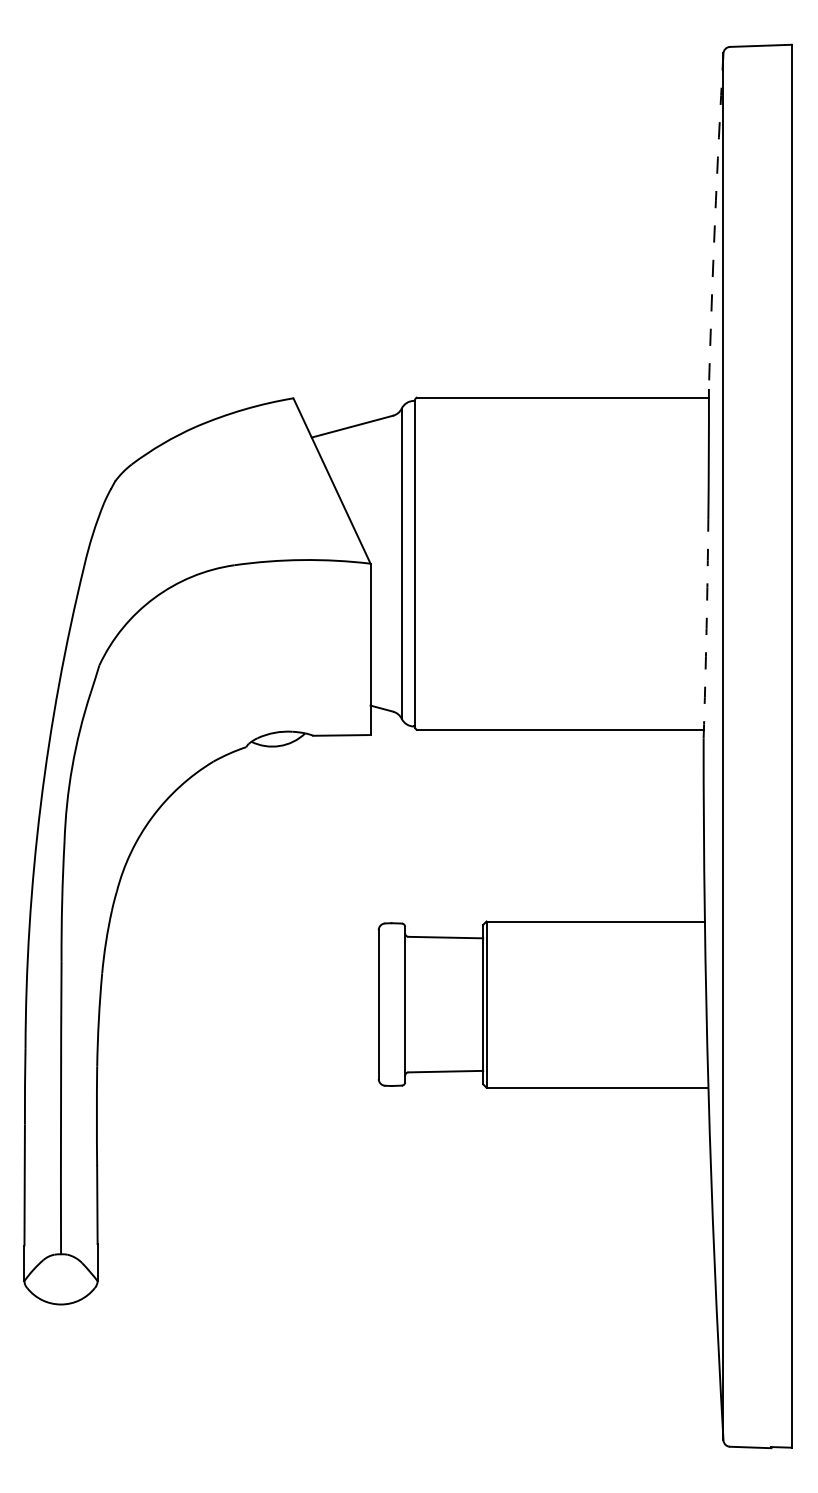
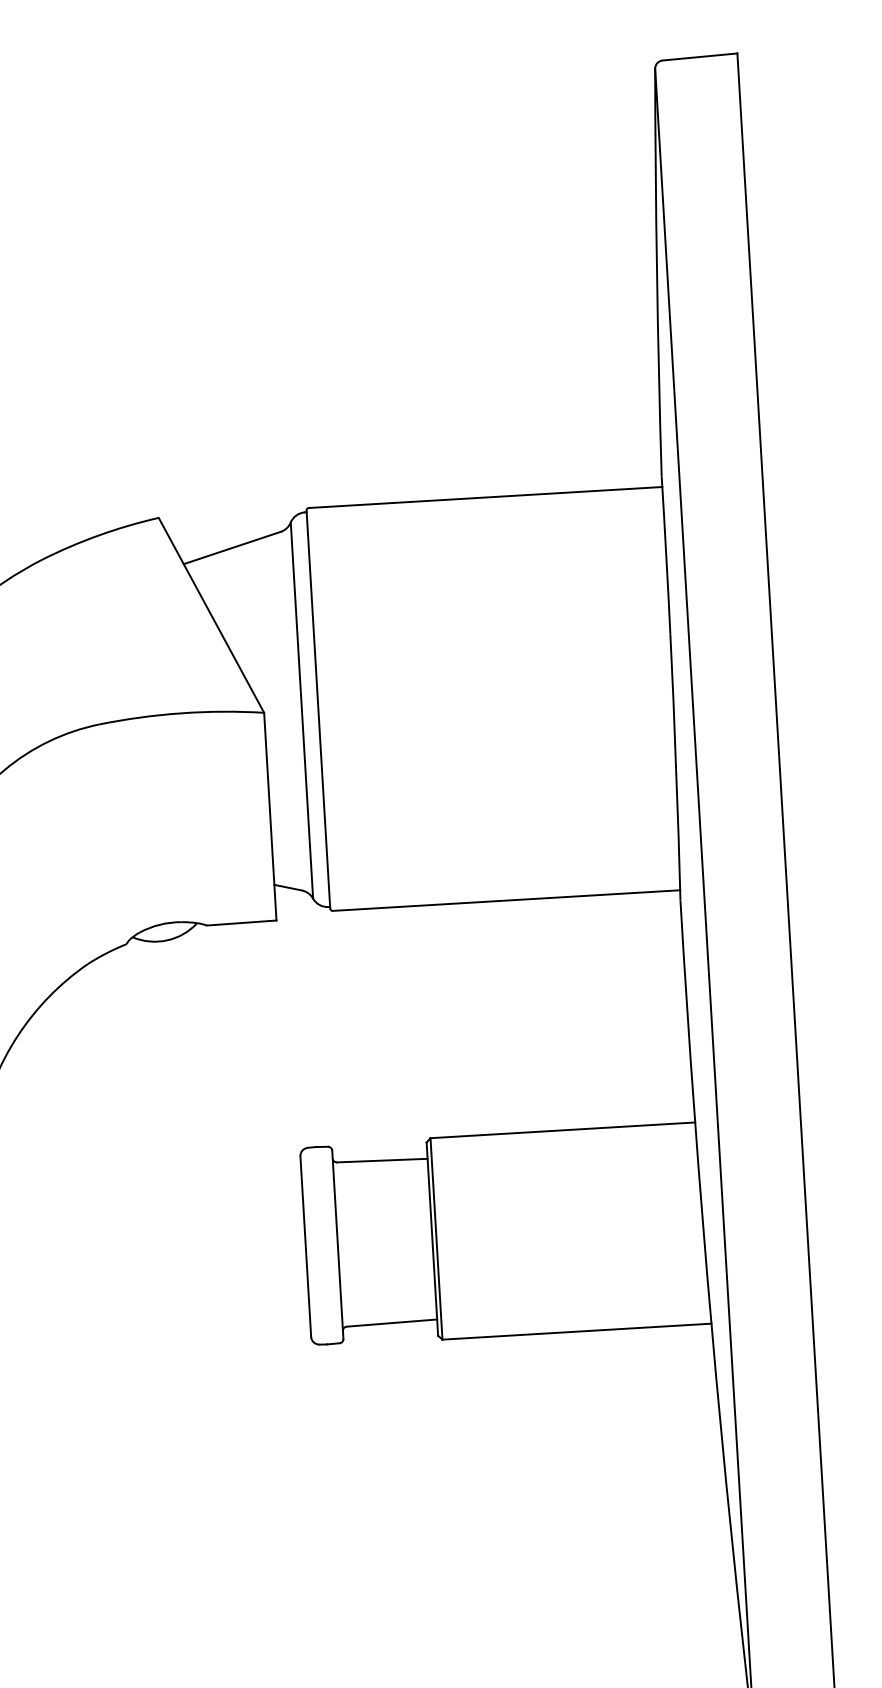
arc: (715, 221) -> (657, 273), dashed -> solid
arc: (706, 628) -> (676, 767), dashed -> solid

